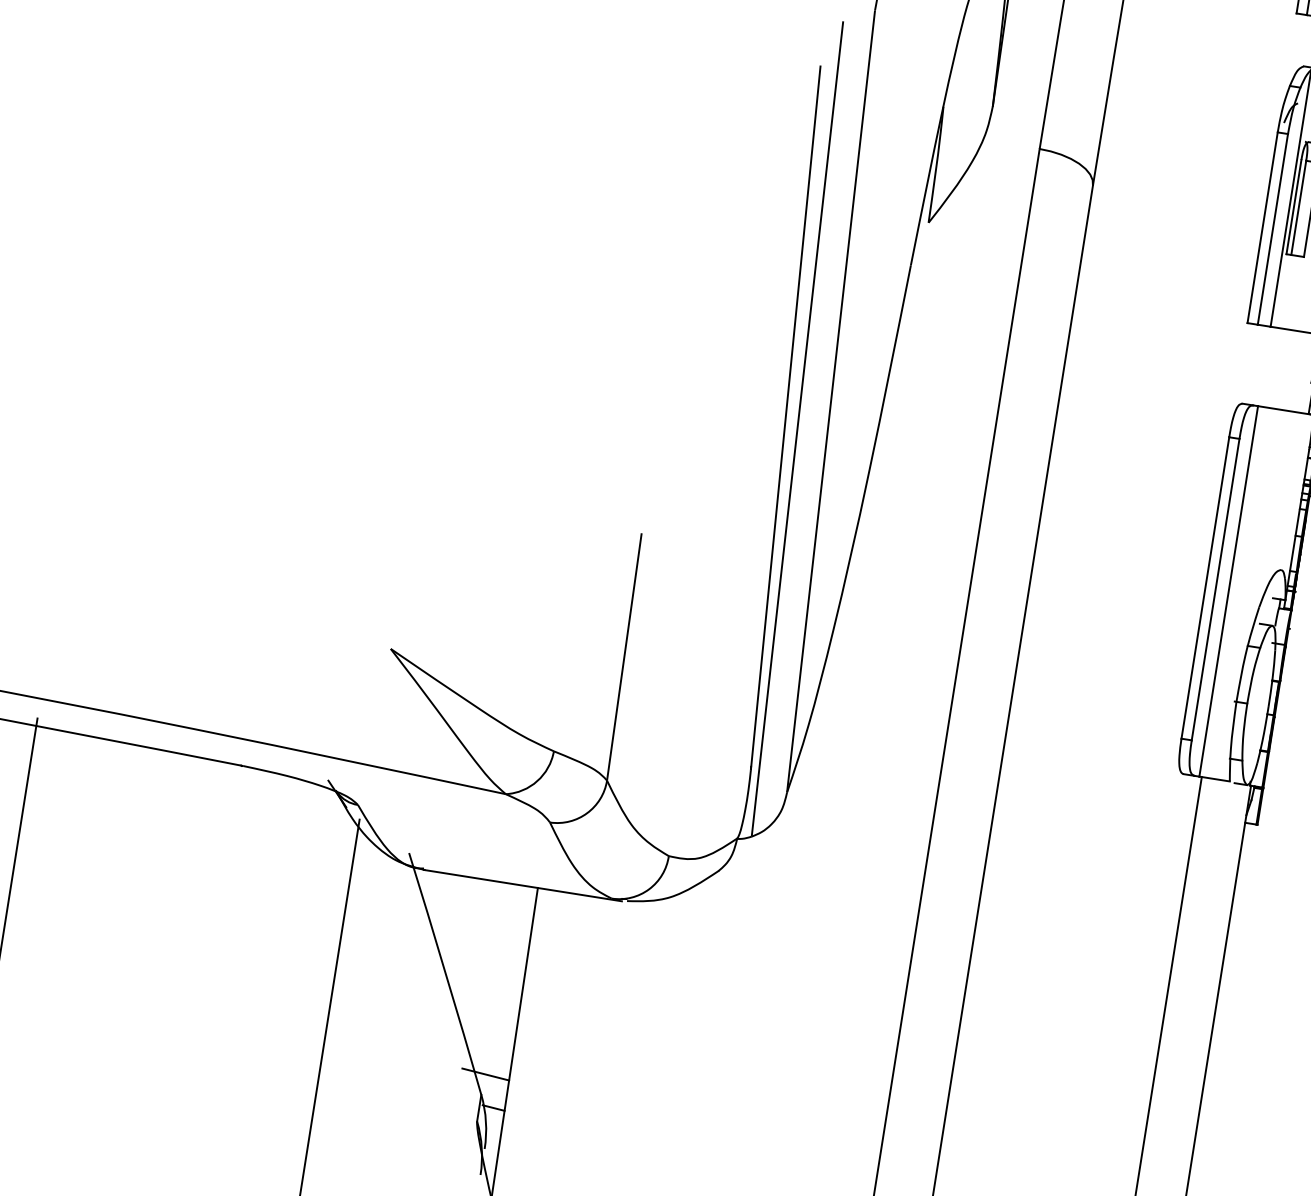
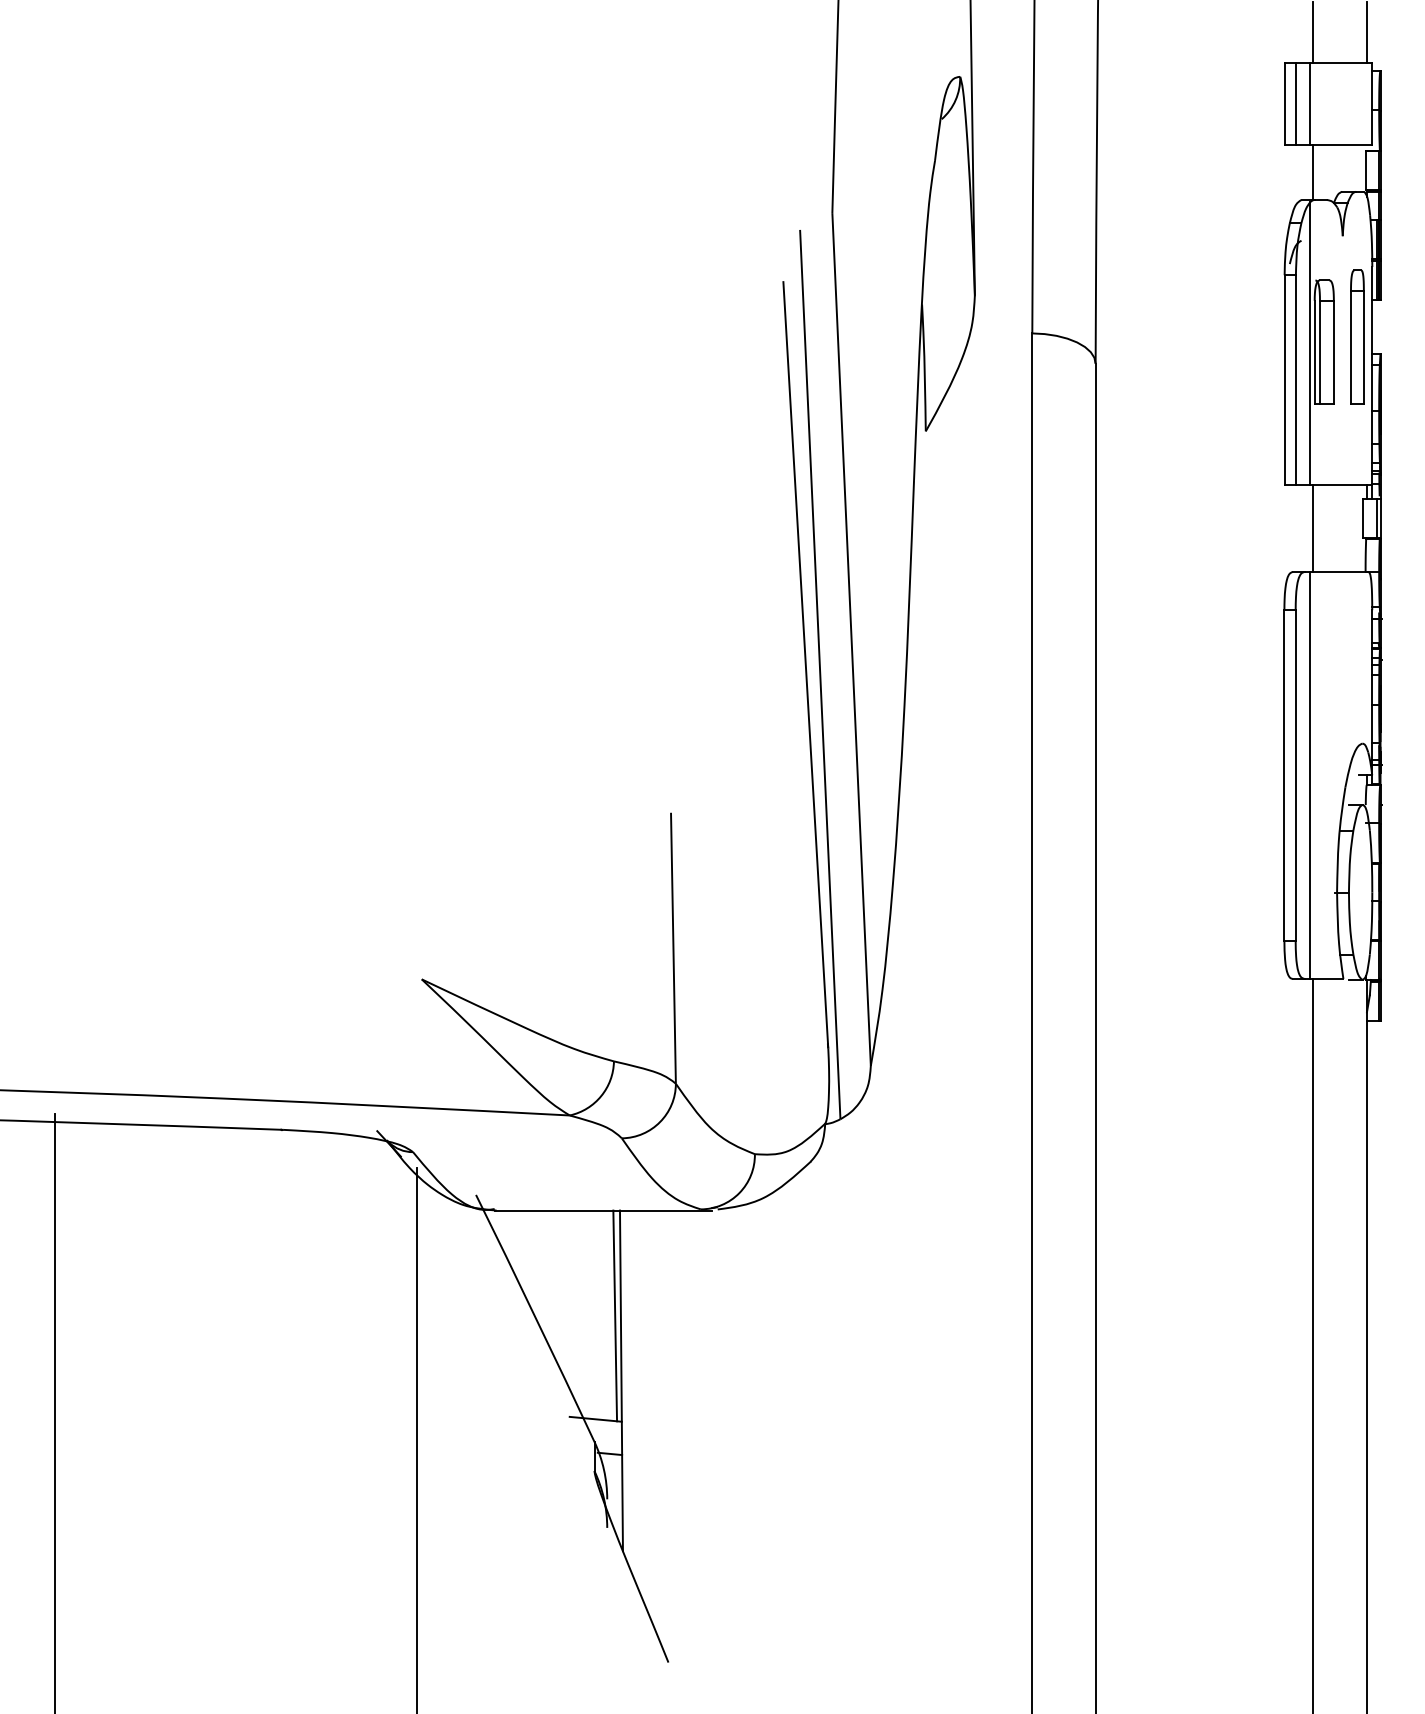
line: (1266, 366) -> (1312, 527), added
line: (518, 982) -> (615, 1315), added

